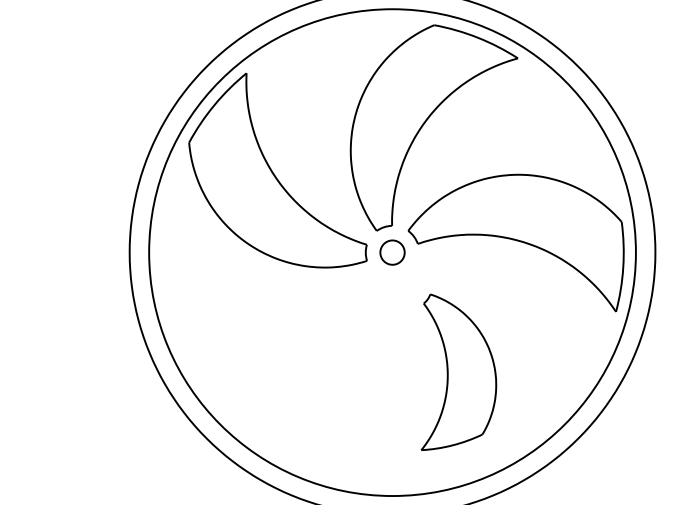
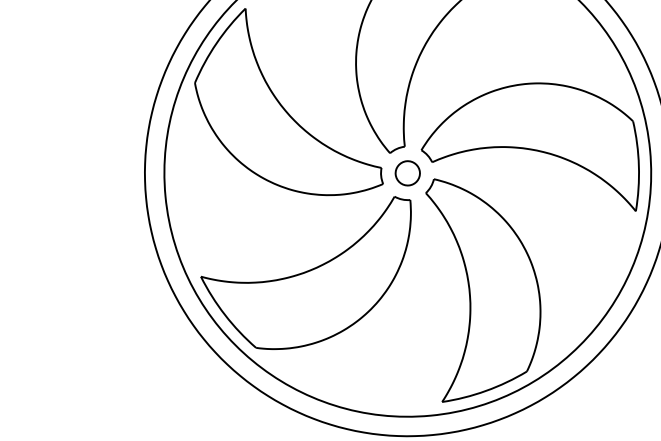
part: (284, 345) -> (308, 275), added
part: (458, 372) -> (484, 286), size x1.43

